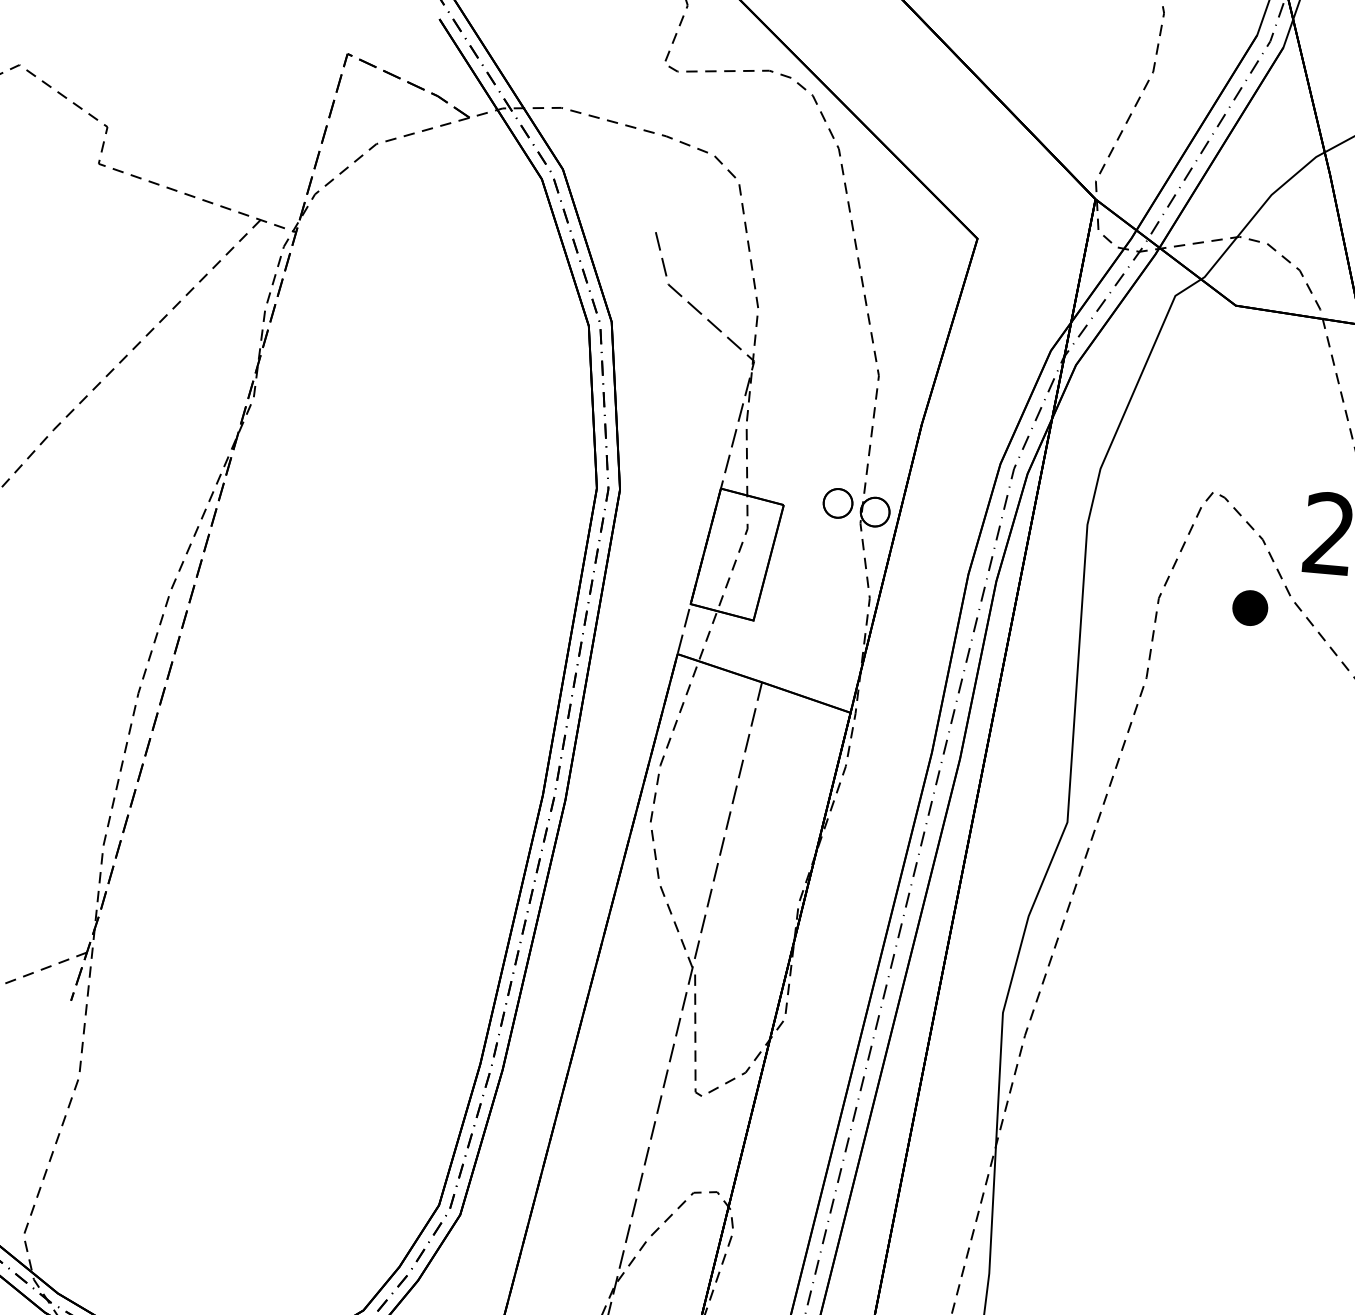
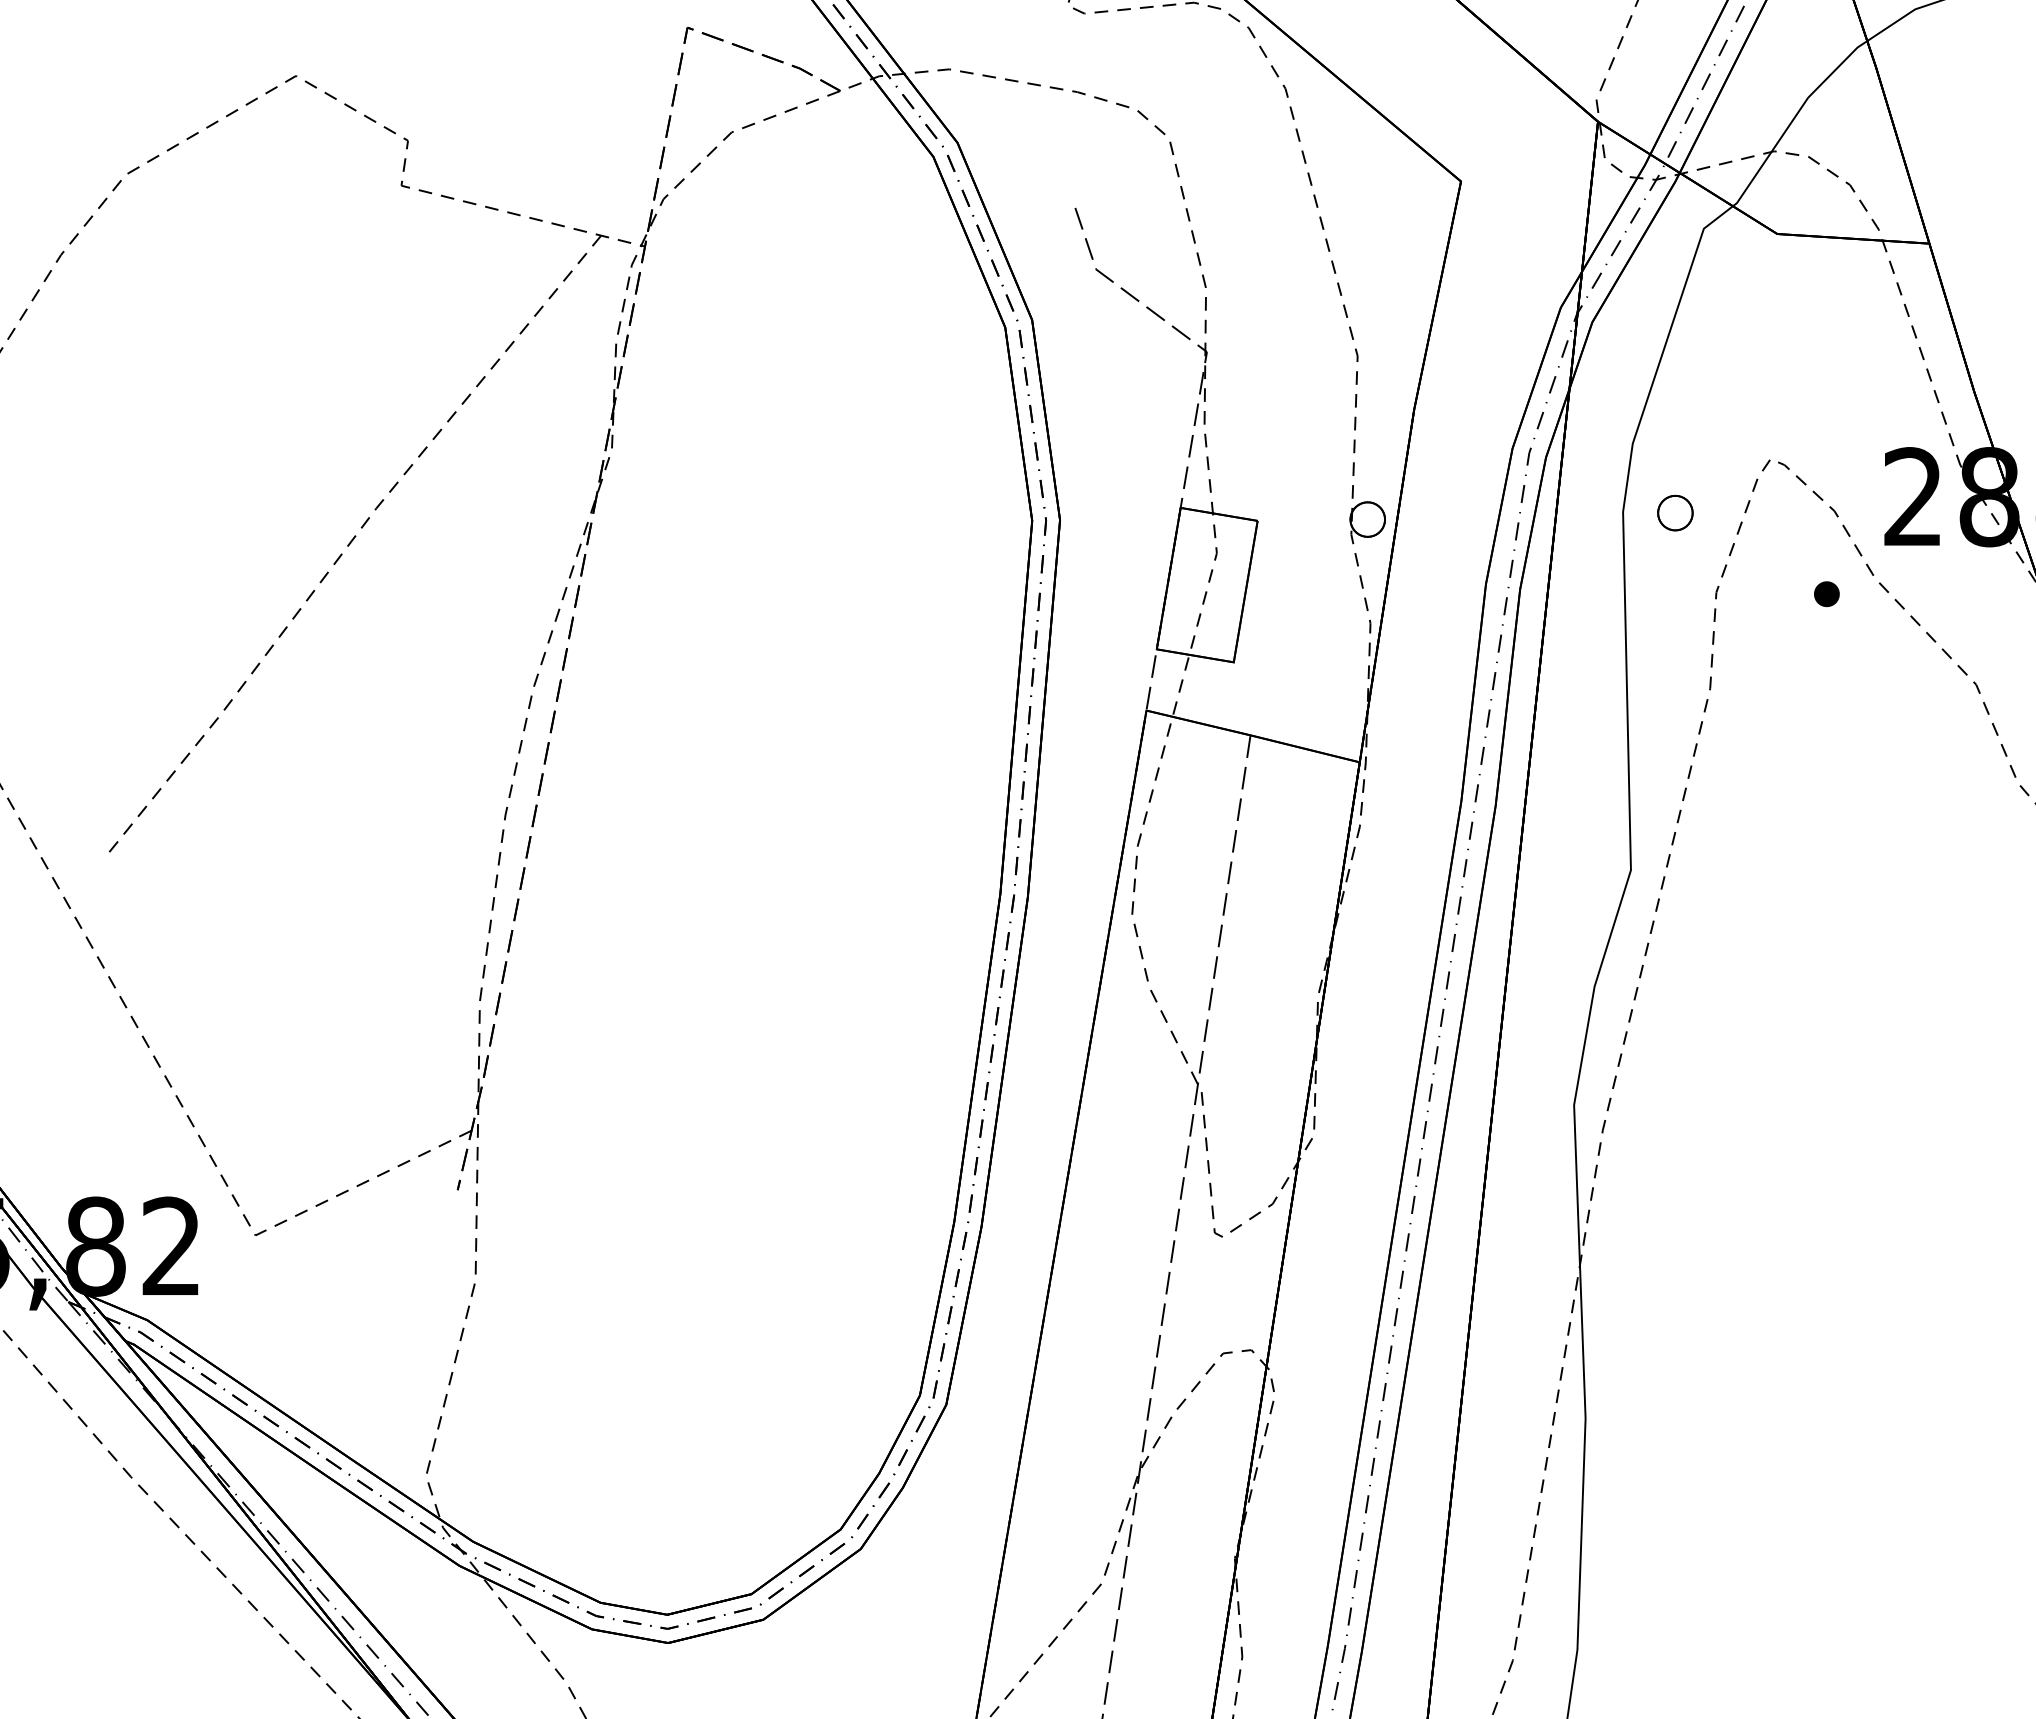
part: (838, 502) -> (1675, 512), moved
part: (1250, 607) -> (1826, 593), size x0.6

